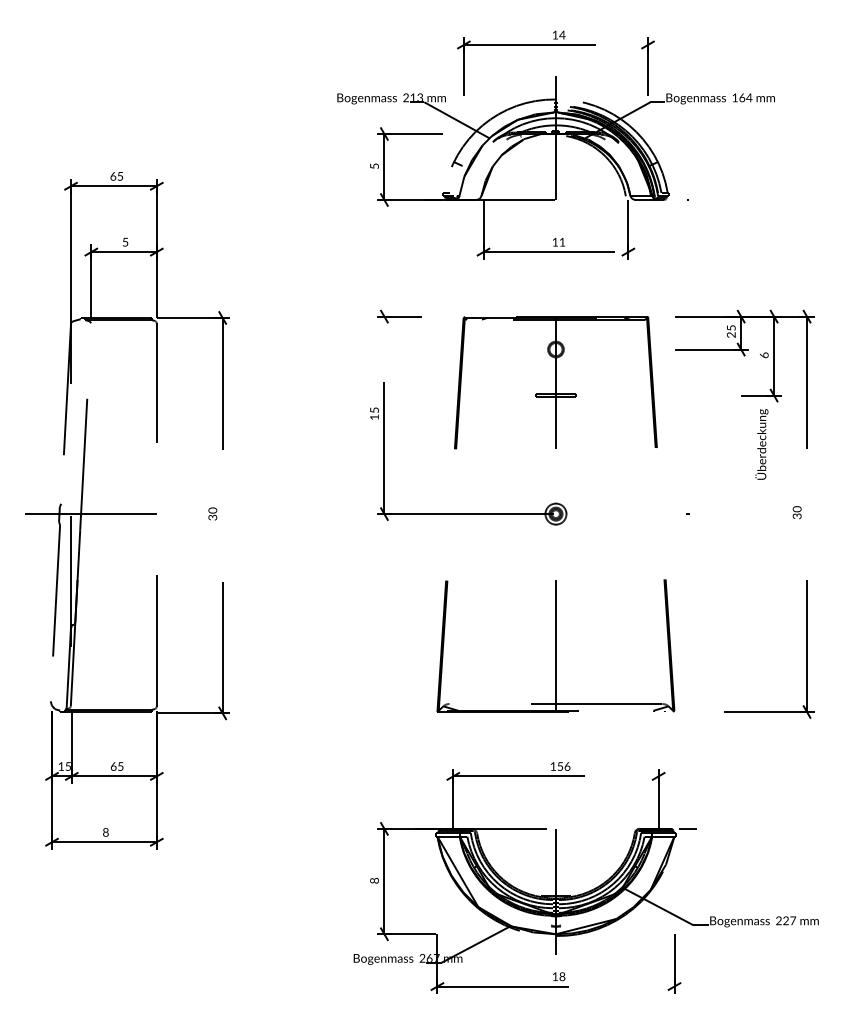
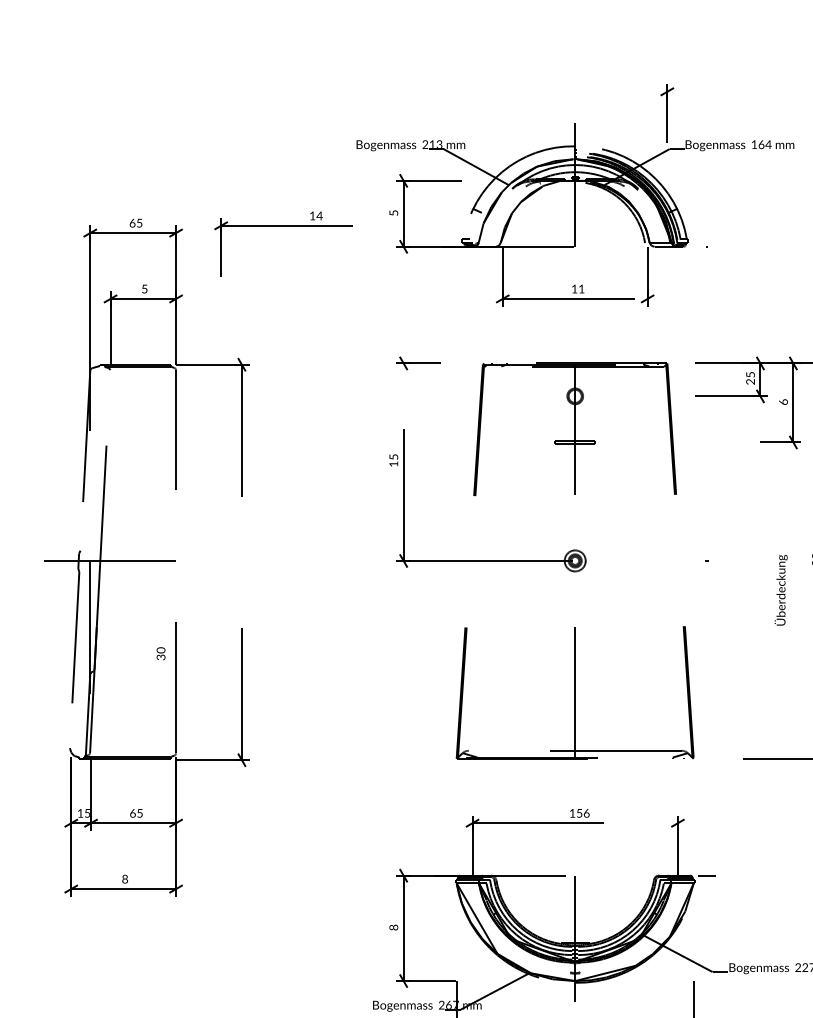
part: (526, 45) -> (283, 226), moved
text: (761, 444) -> (780, 590), moved
text: (212, 513) -> (160, 653), moved

